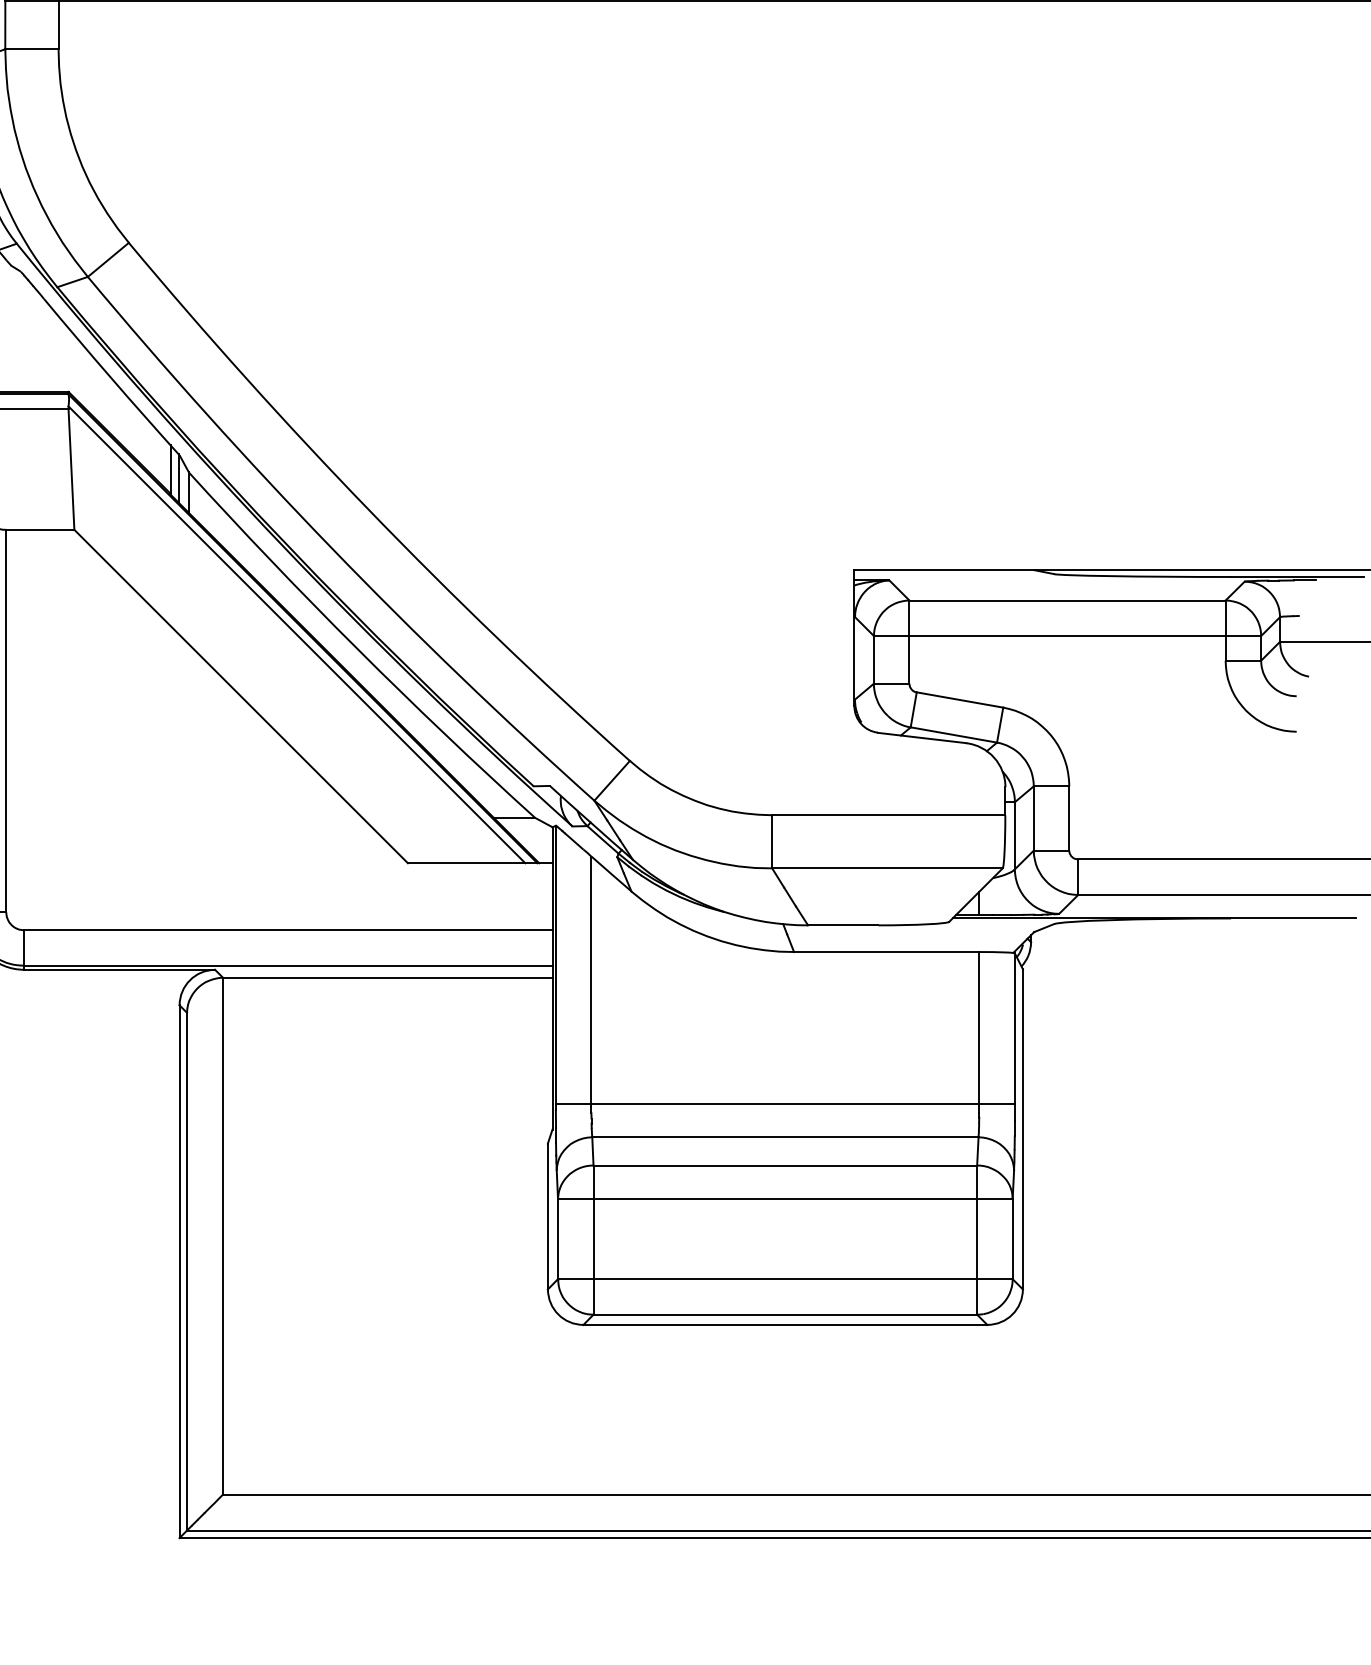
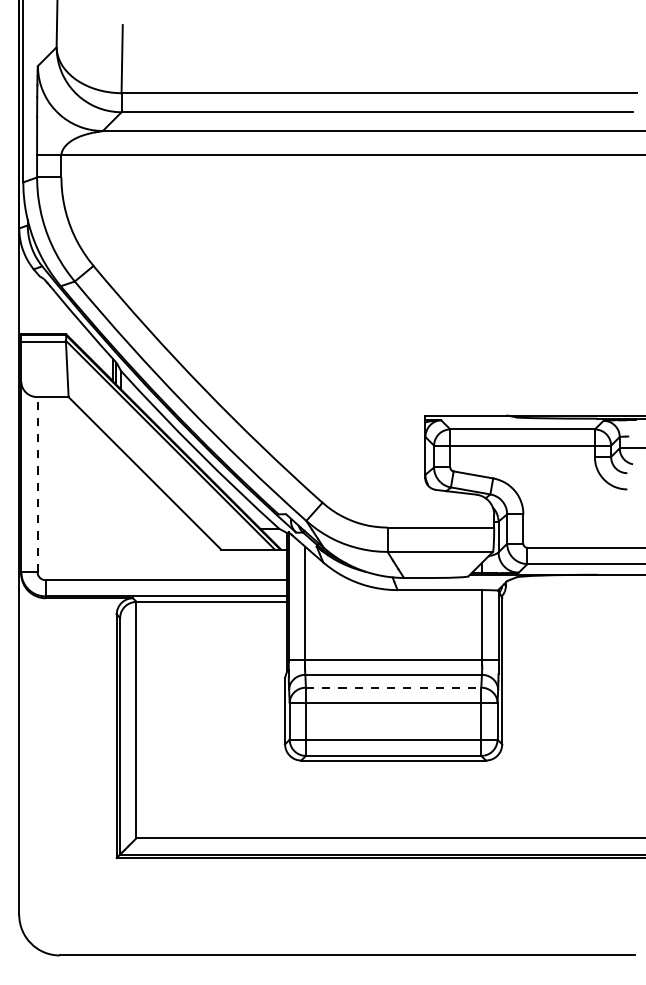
line: (6, 720) -> (37, 484), solid -> dashed
line: (785, 1165) -> (393, 687), solid -> dashed

